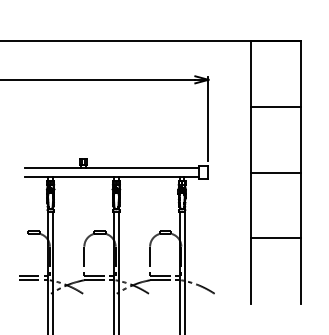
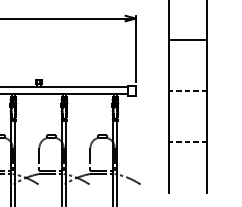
line: (275, 172) -> (187, 90), solid -> dashed
line: (275, 238) -> (187, 141), solid -> dashed

